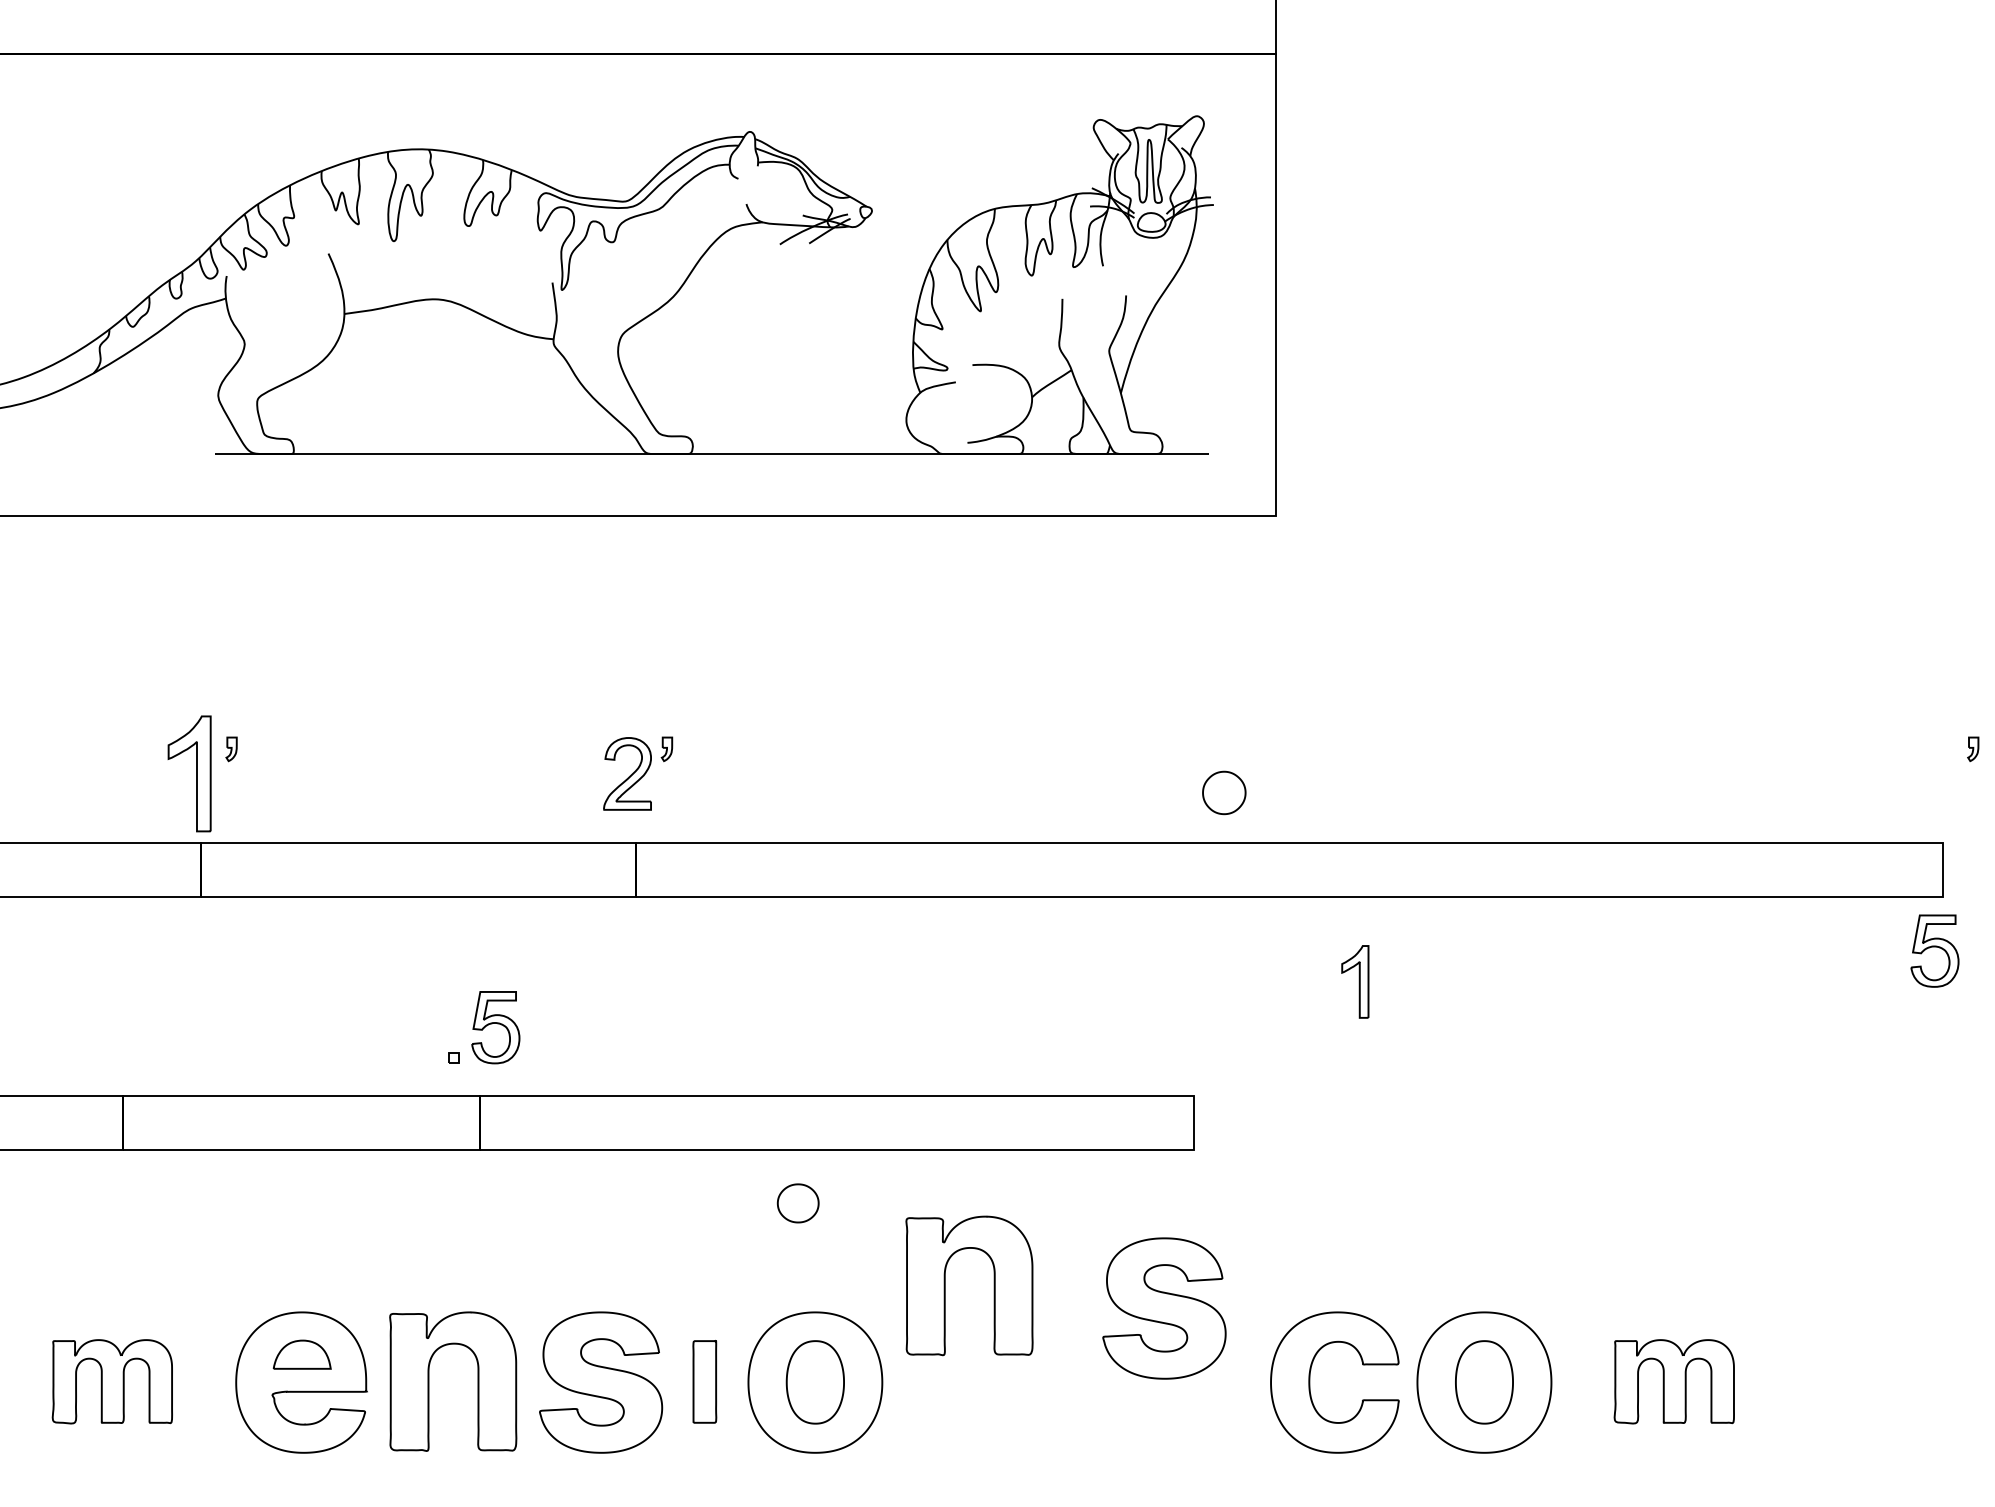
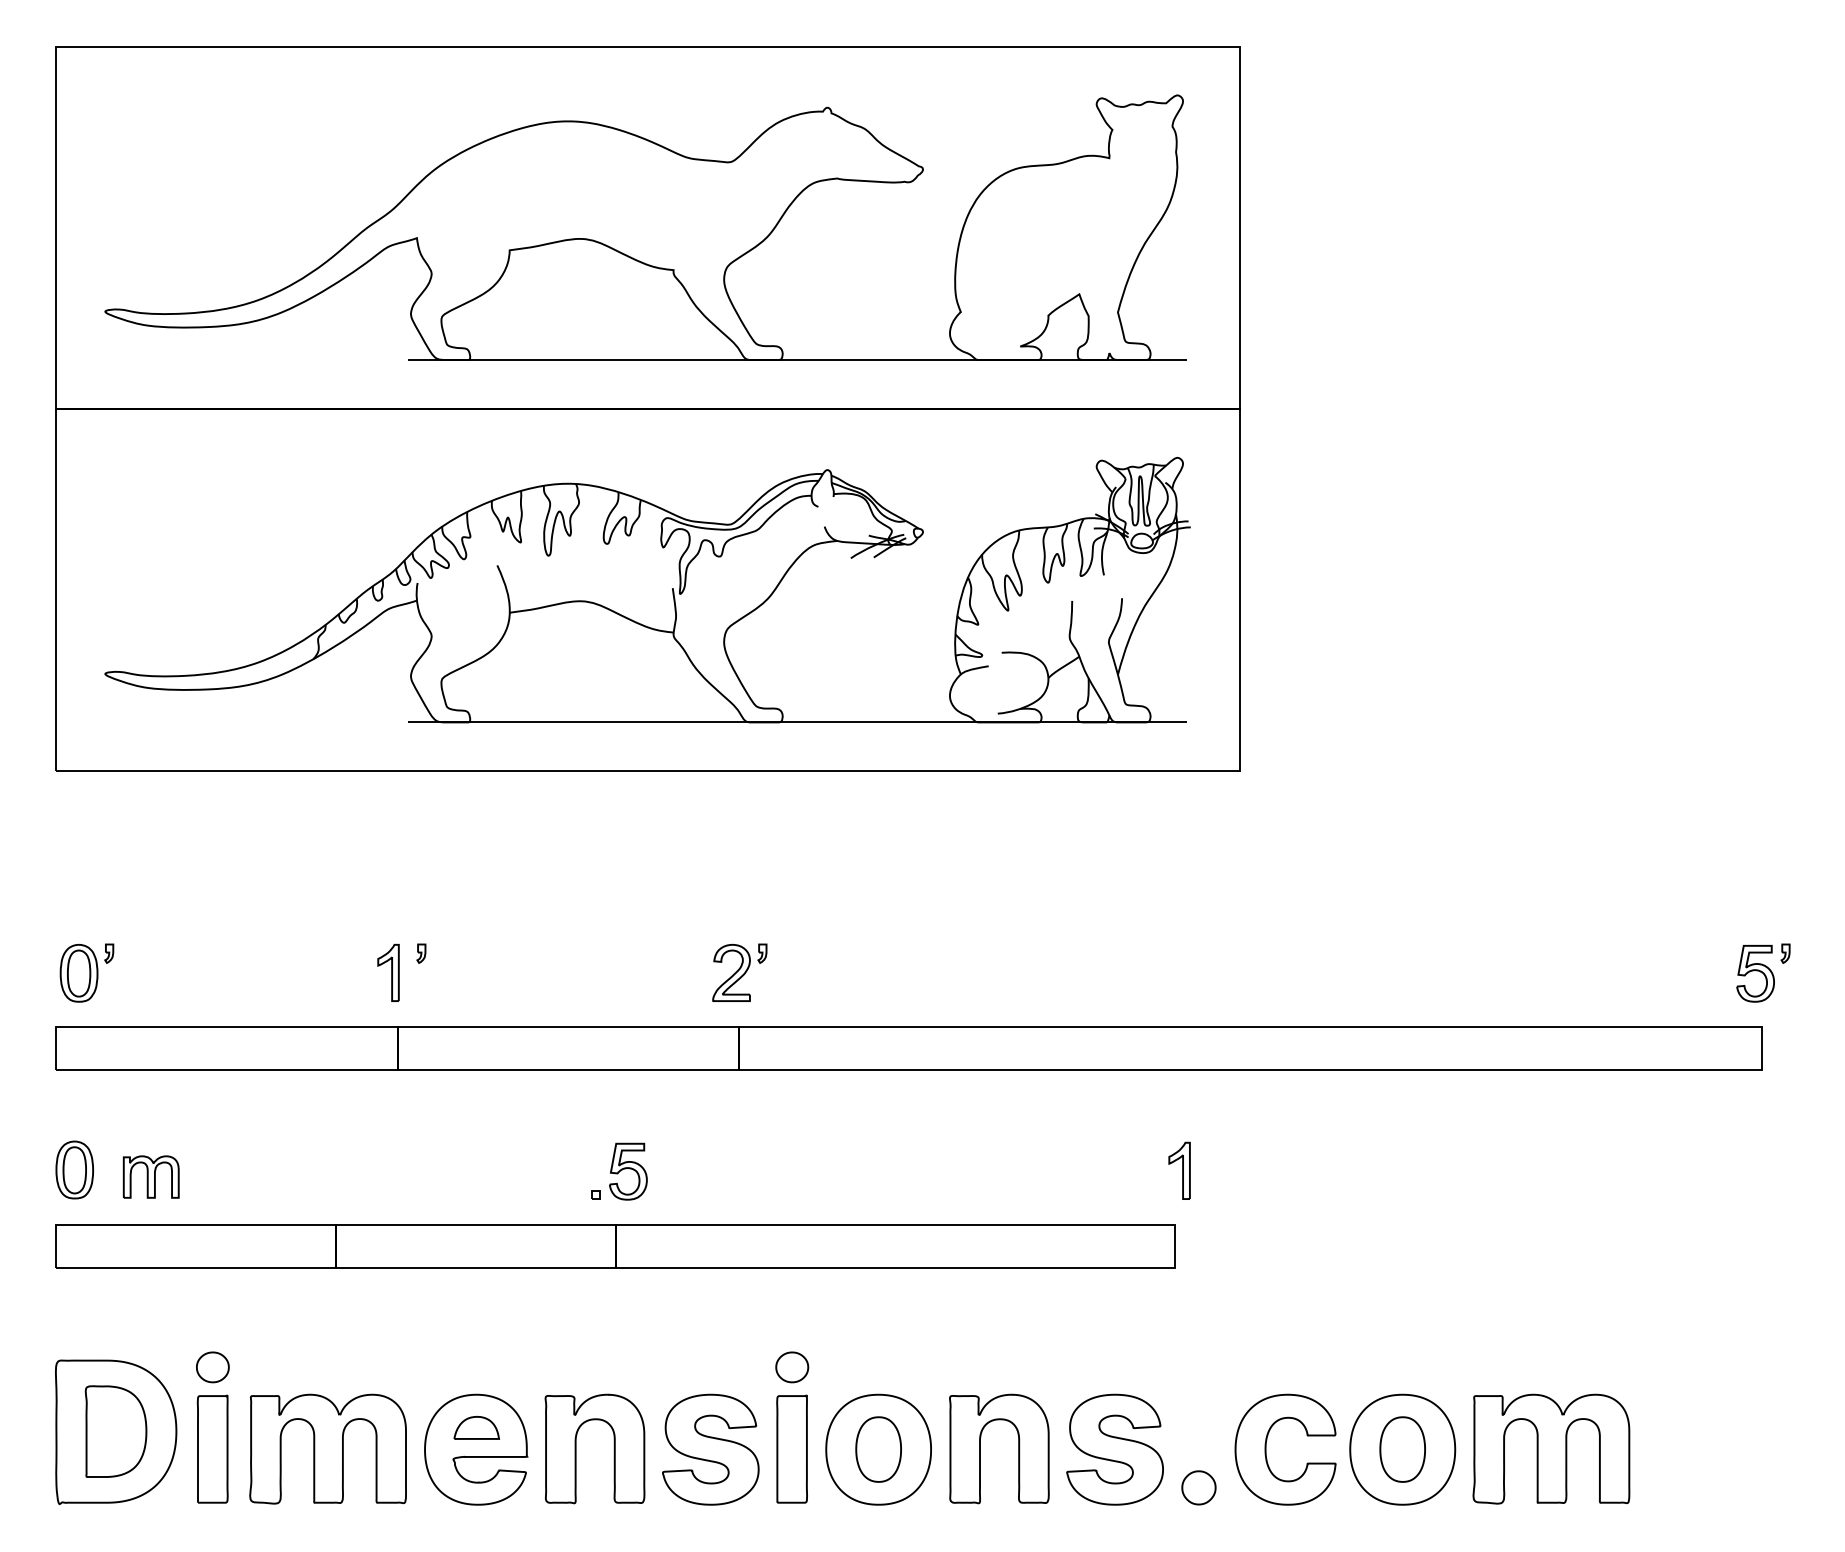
part: (189, 773) -> (388, 972), size x0.62
part: (1223, 792) -> (1198, 1487), moved
part: (1934, 950) -> (1755, 973), moved
part: (1355, 981) -> (1179, 1170), moved
part: (798, 1203) -> (792, 1367), moved
part: (945, 1285) -> (980, 1448), moved
part: (1163, 1308) -> (1114, 1449), moved
part: (111, 1381) -> (327, 1448), size x1.67
part: (704, 1381) -> (791, 1448), size x1.67
part: (1674, 1381) -> (1551, 1448), size x1.67

